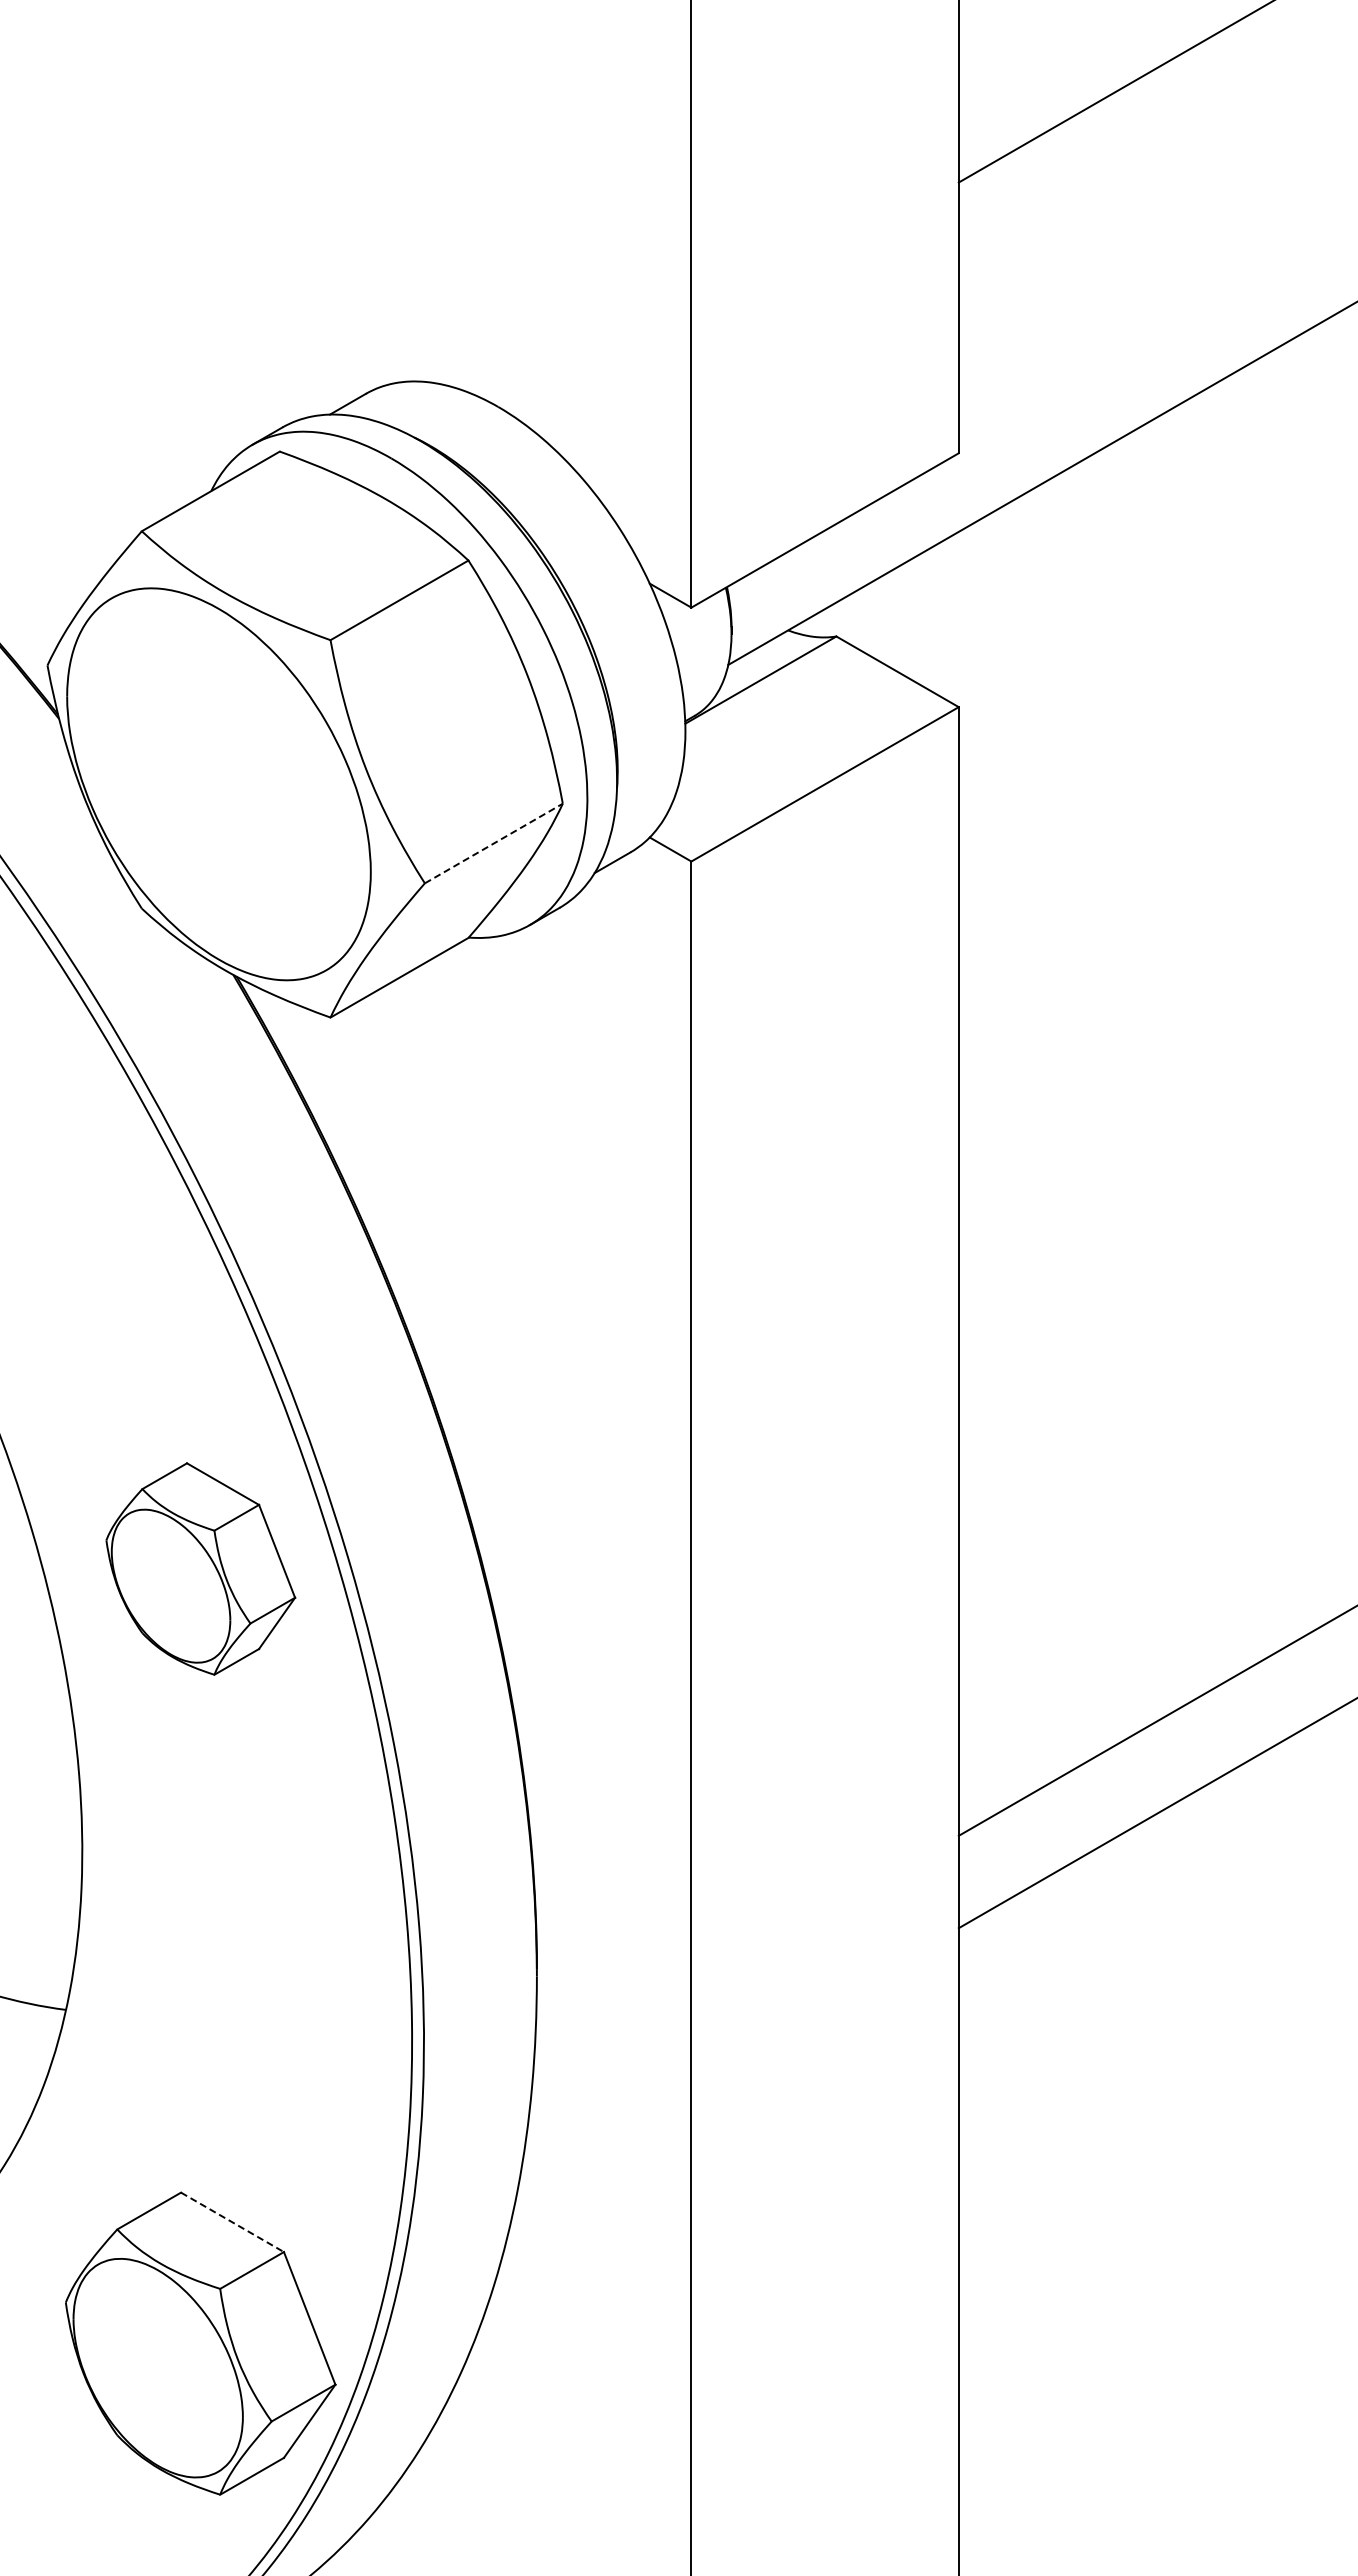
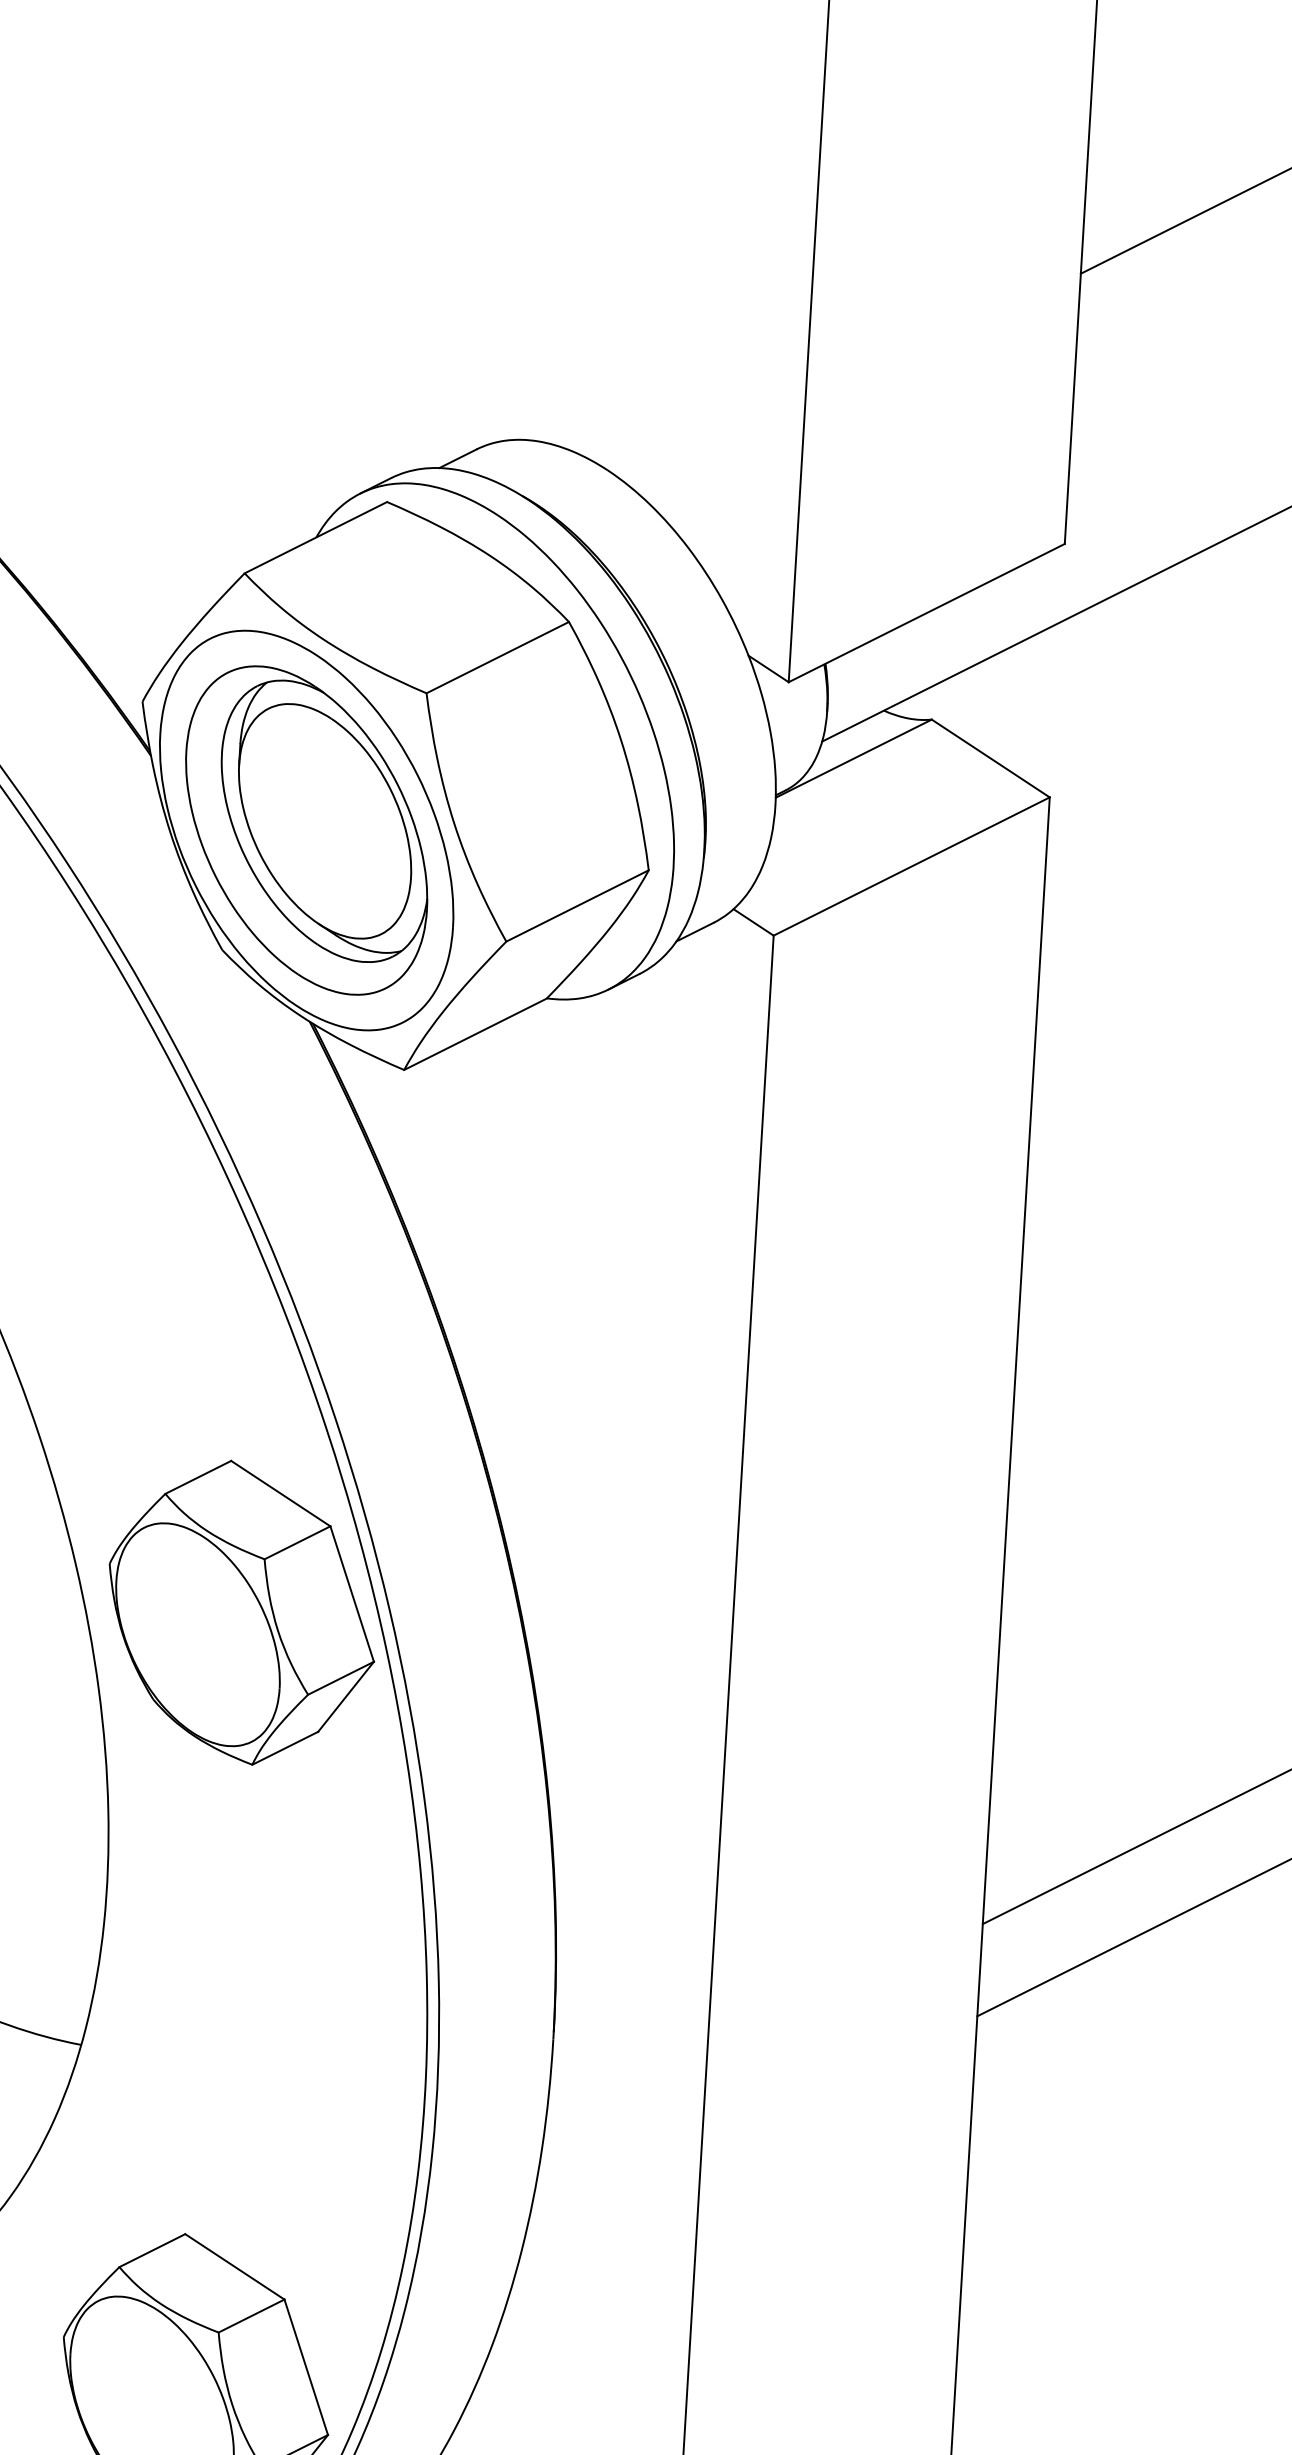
part: (218, 784) -> (306, 830), added
line: (493, 843) -> (577, 905), dashed -> solid
part: (200, 1568) -> (241, 1612), size x1.43
line: (232, 2222) -> (234, 2267), dashed -> solid

